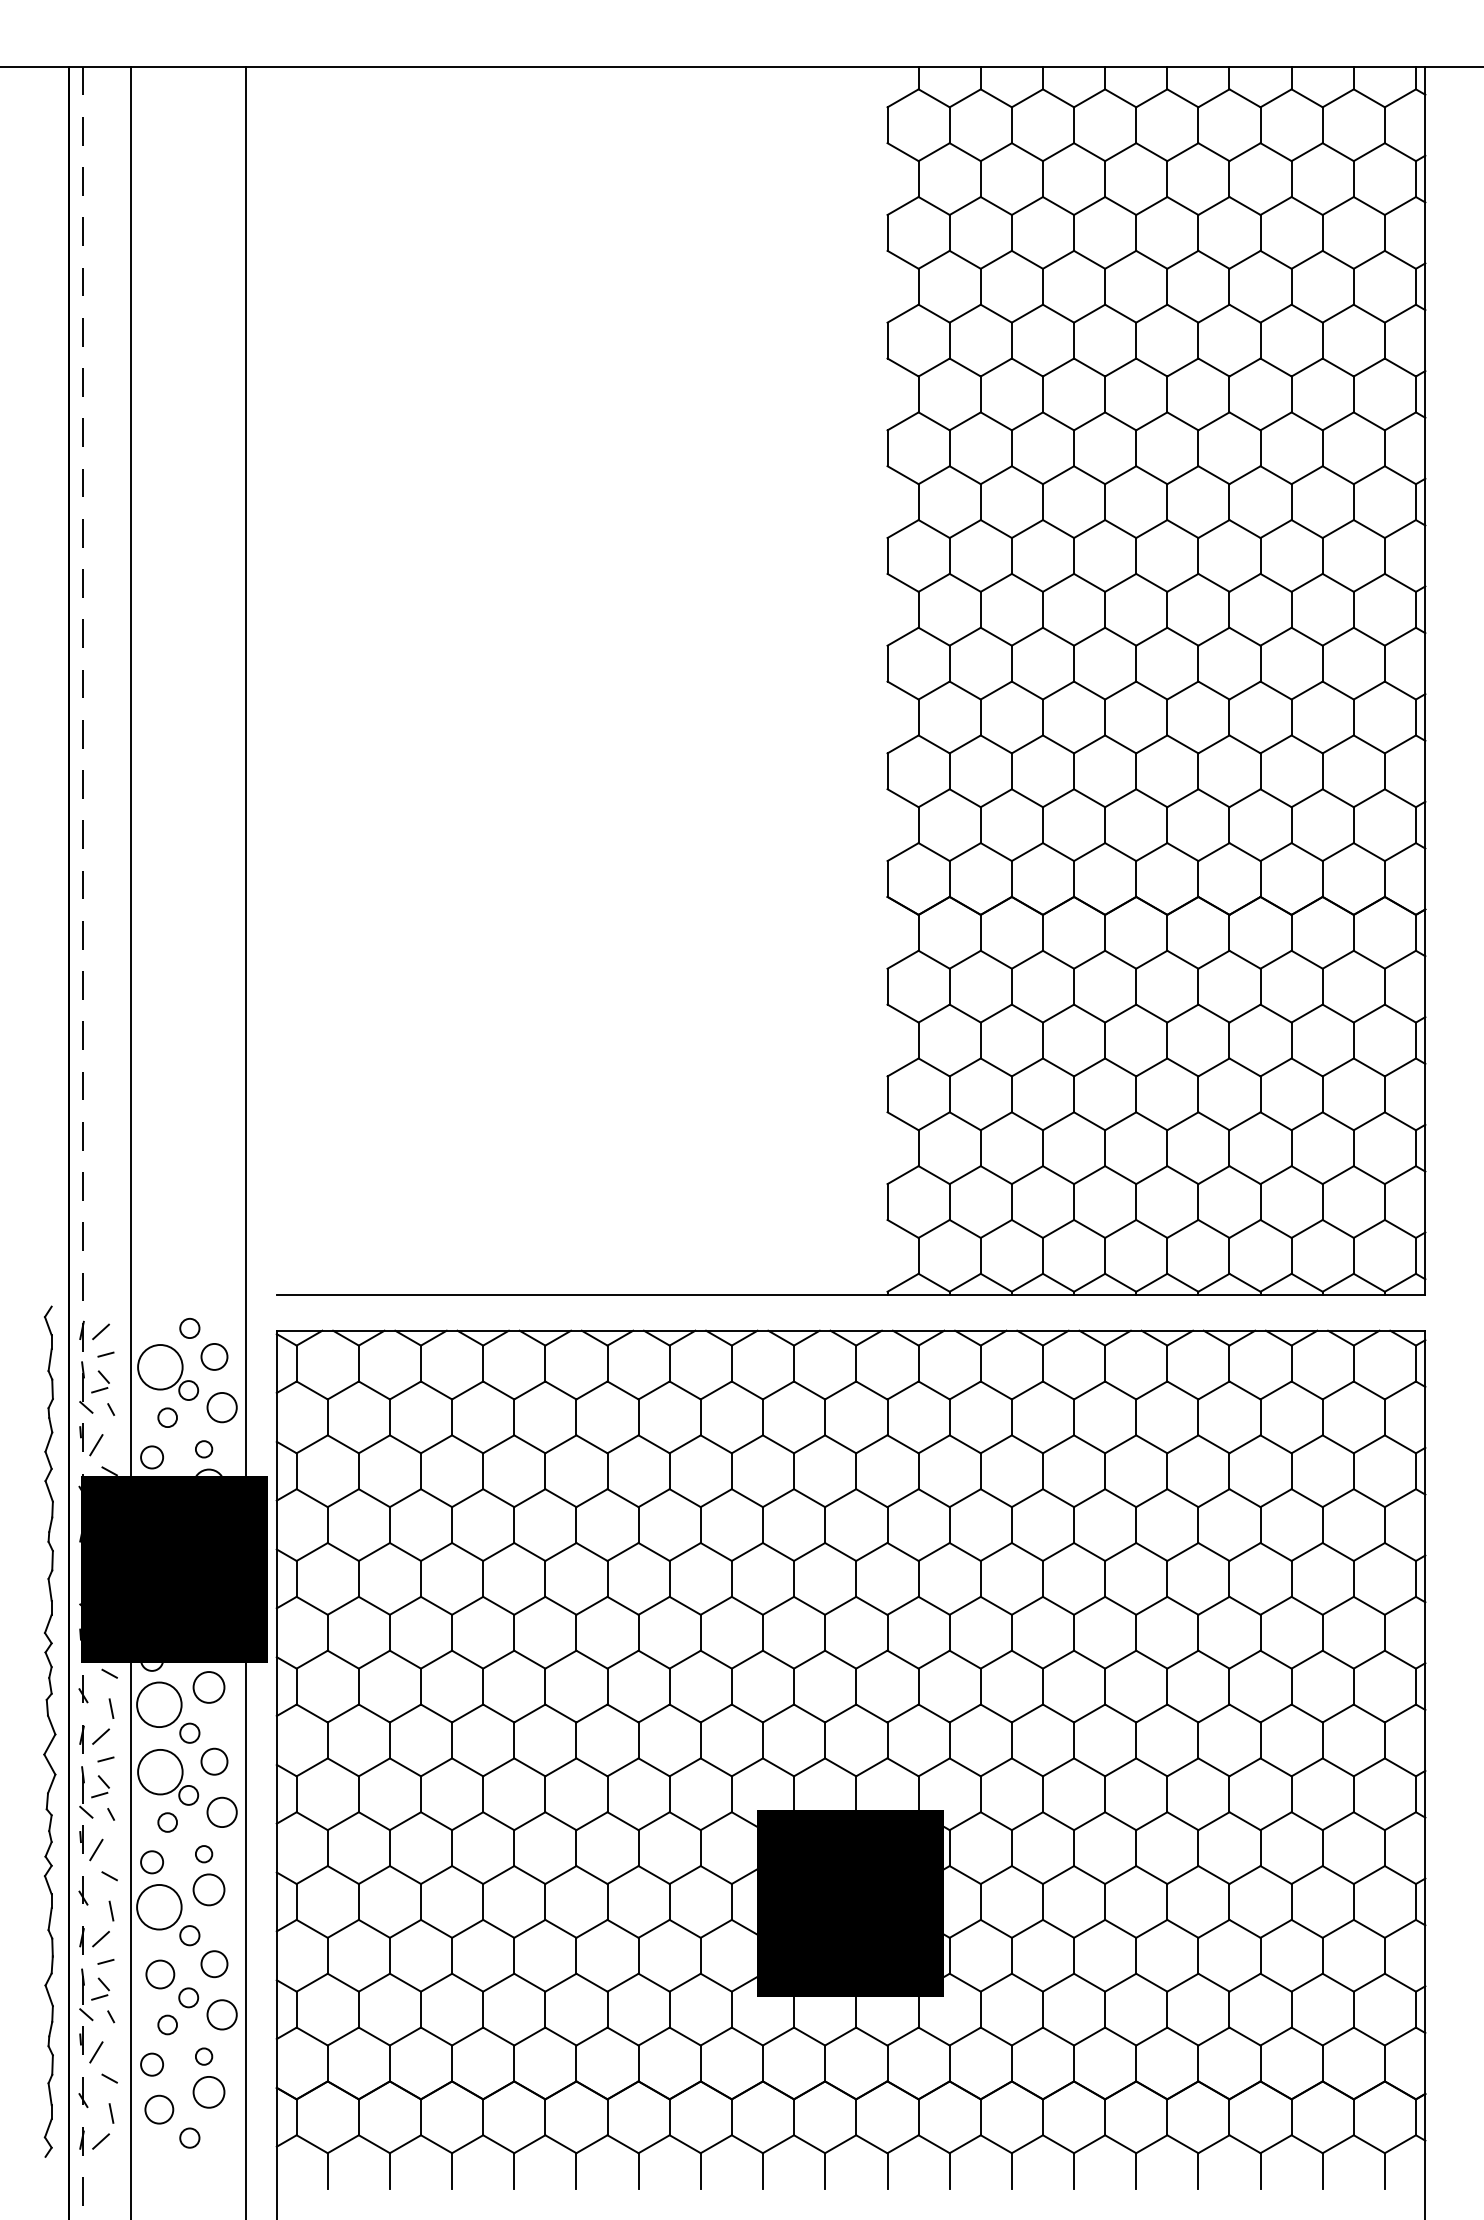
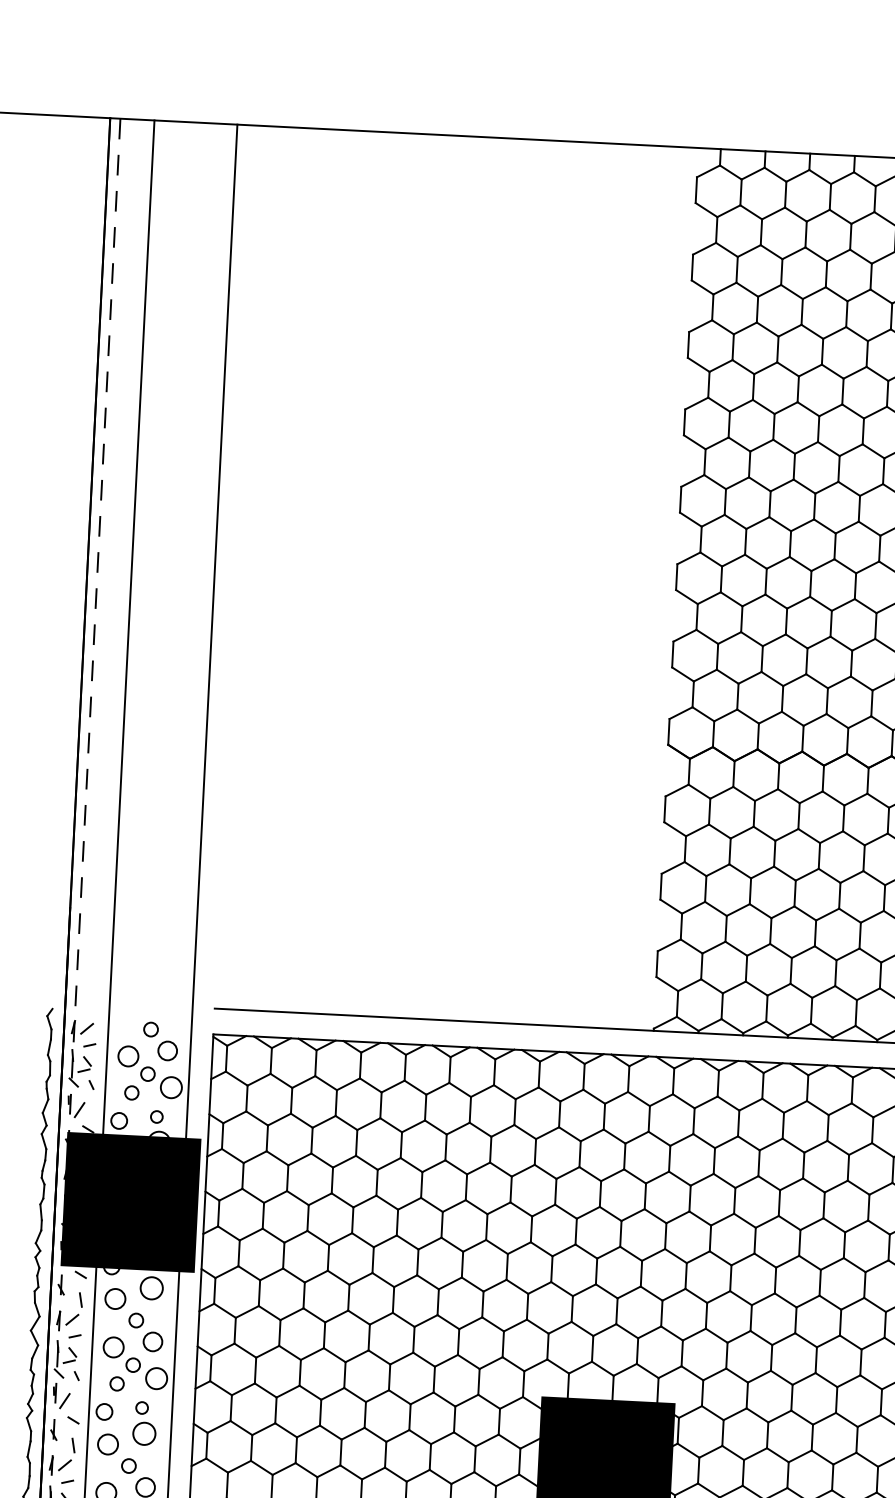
circle: (160, 1367) -> (128, 1056), size x0.62
circle: (159, 1704) -> (115, 1298), size x0.62
circle: (160, 1772) -> (113, 1347), size x0.62
circle: (159, 1907) -> (108, 1444), size x0.62

